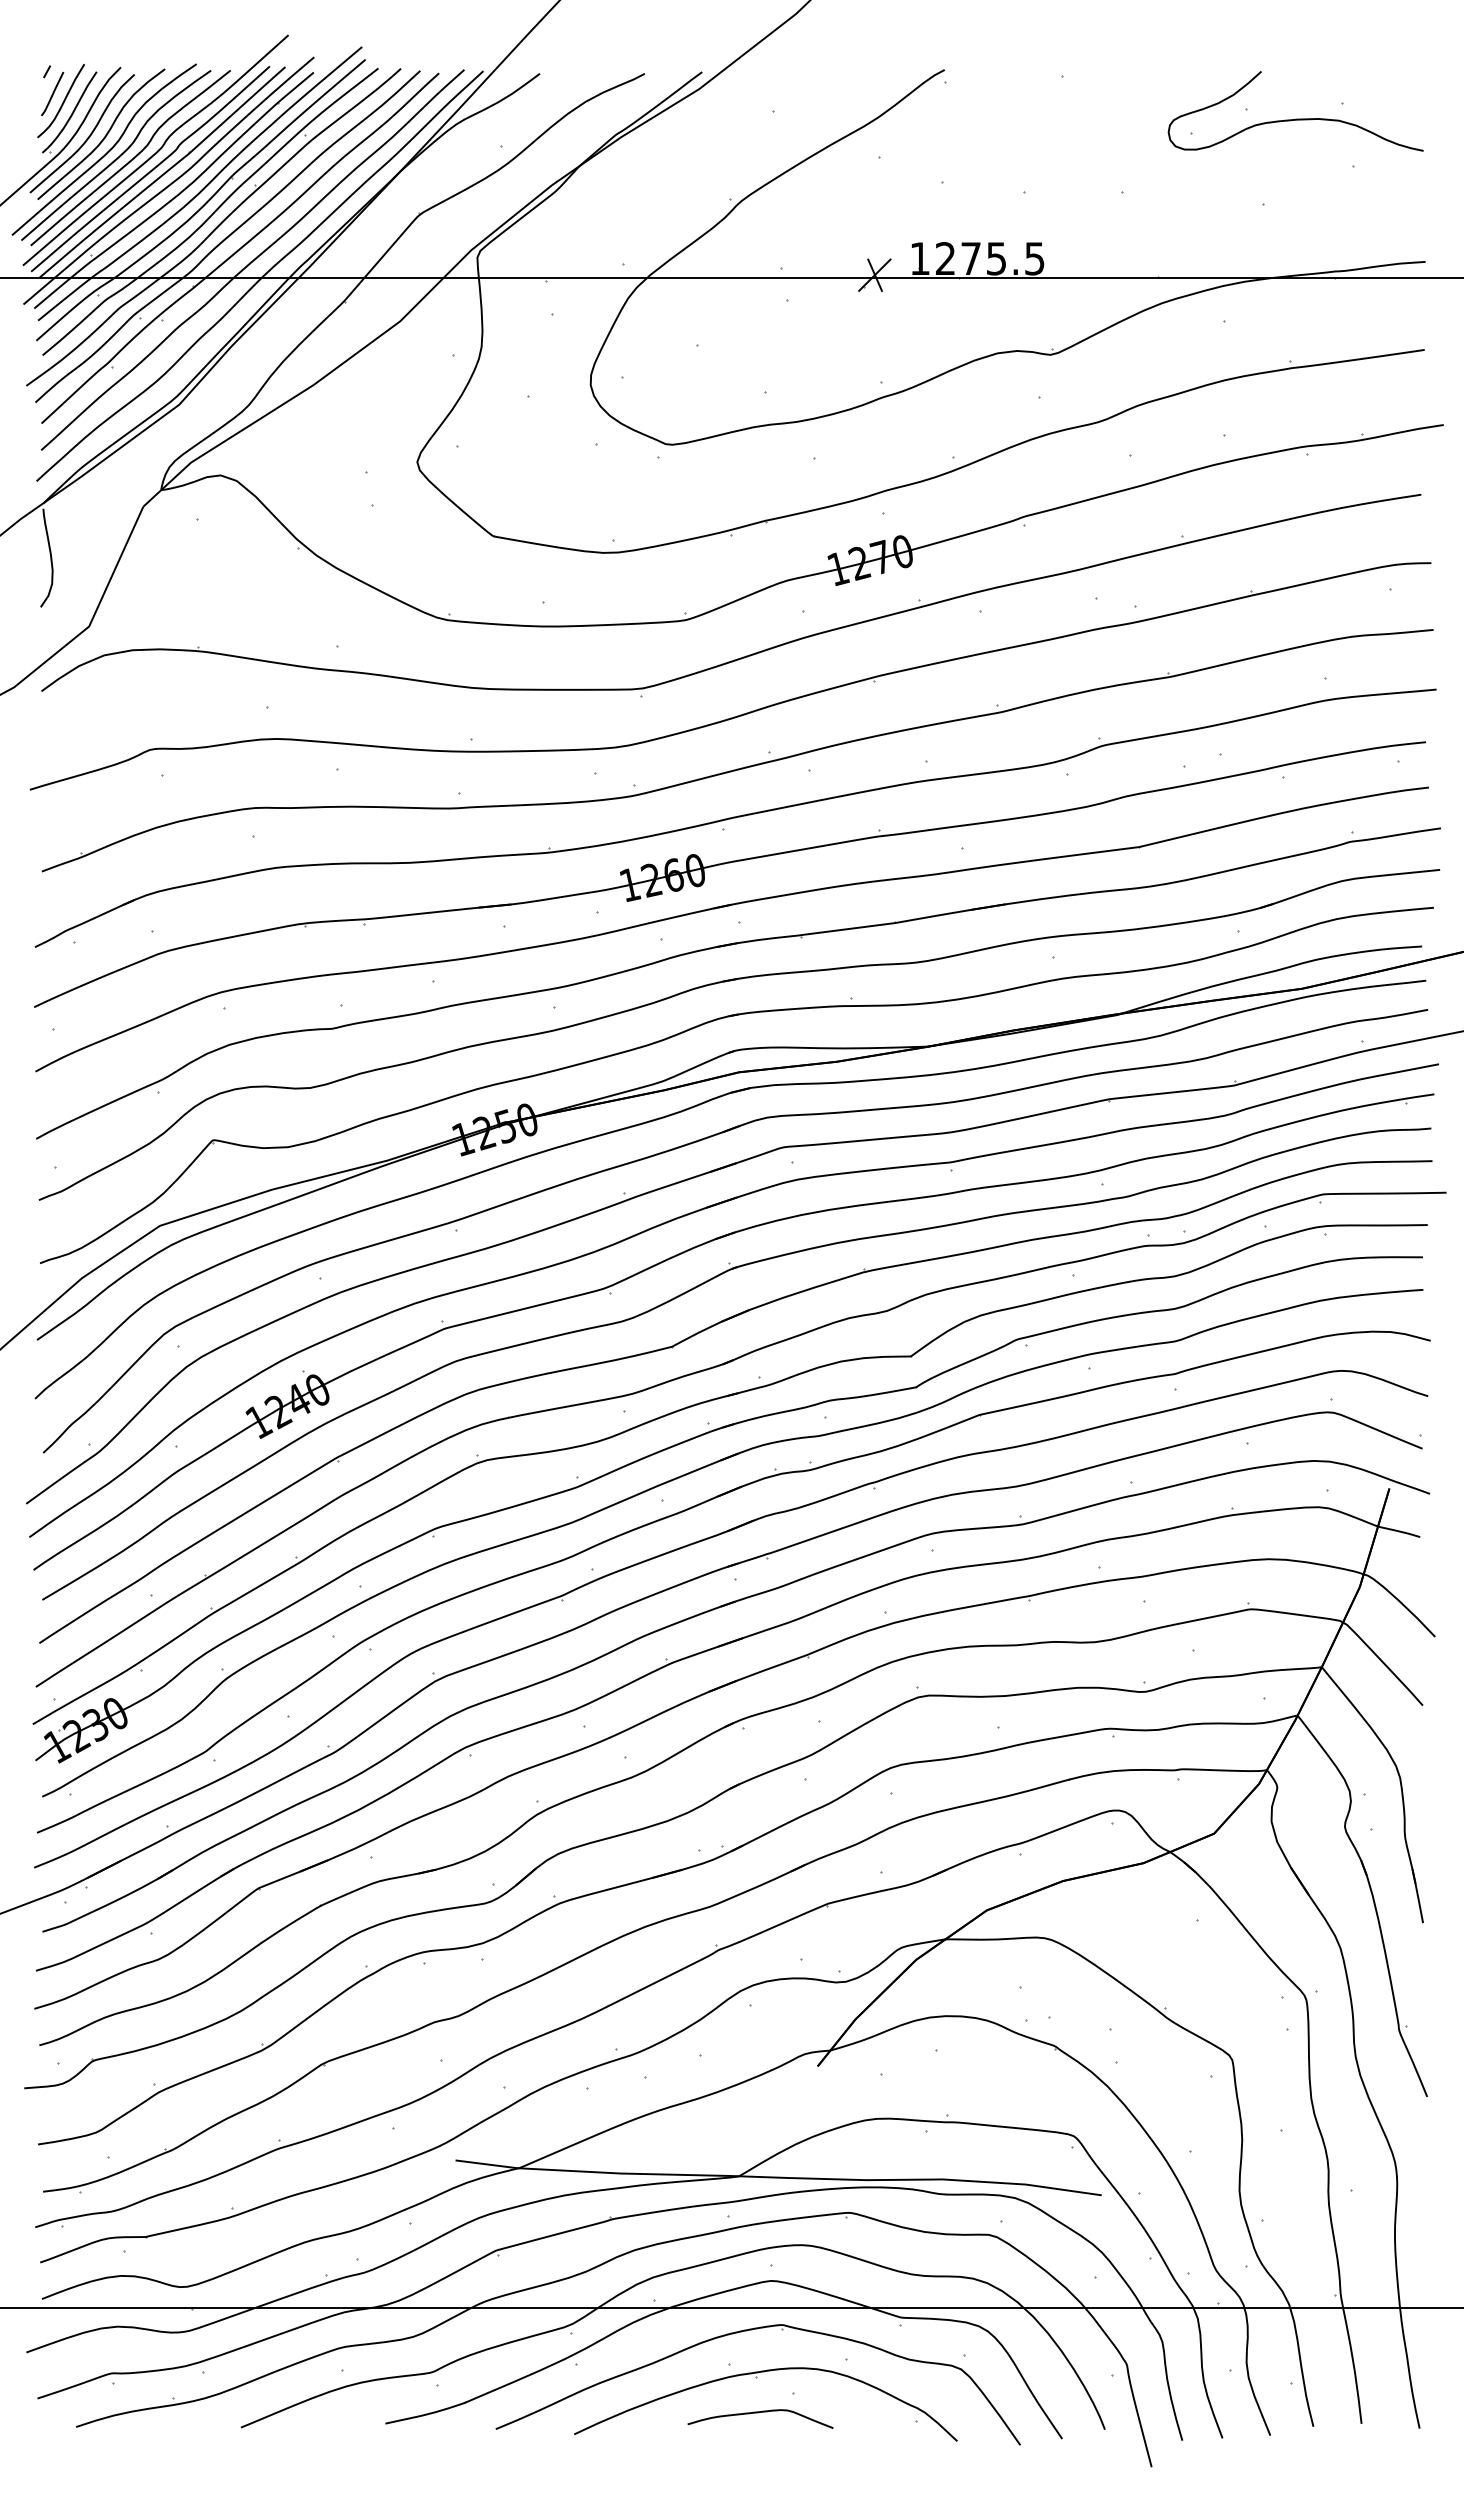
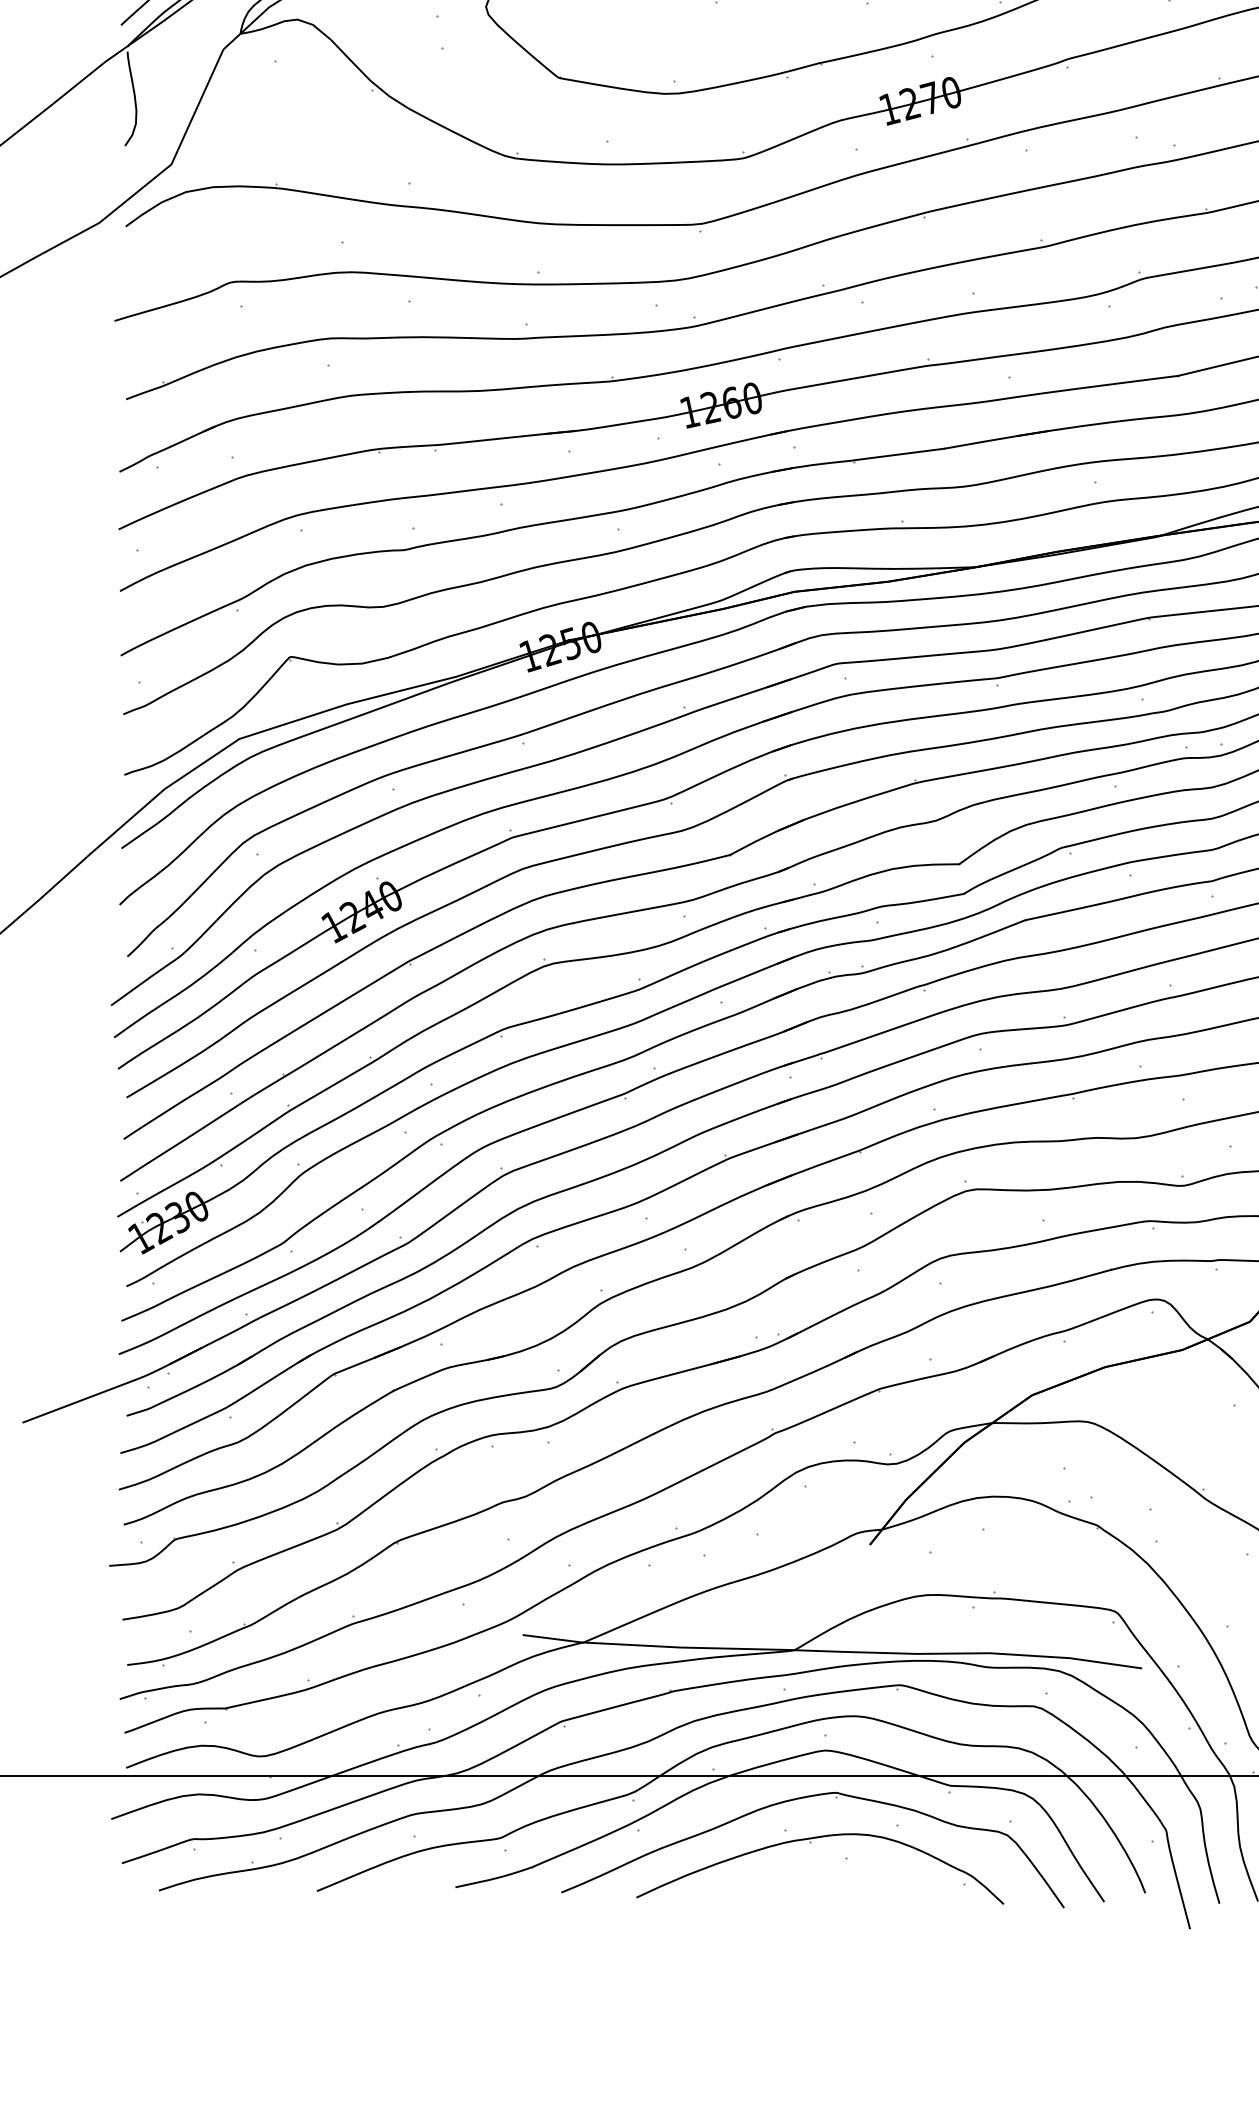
curve: (758, 2413) -> (813, 1877), removed

